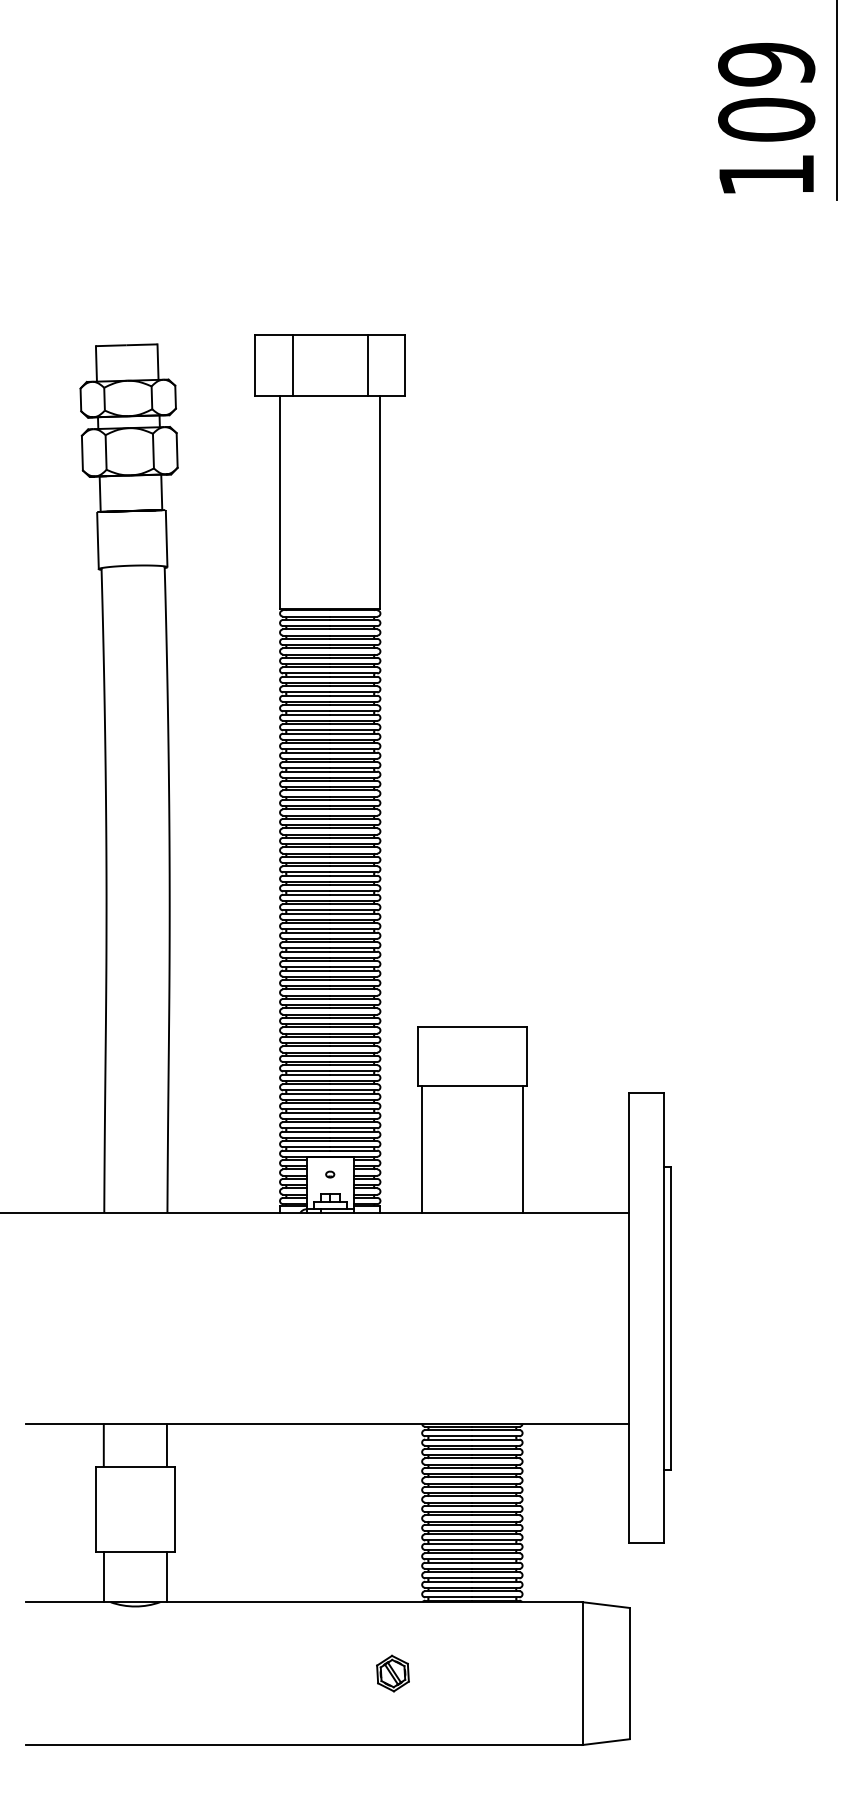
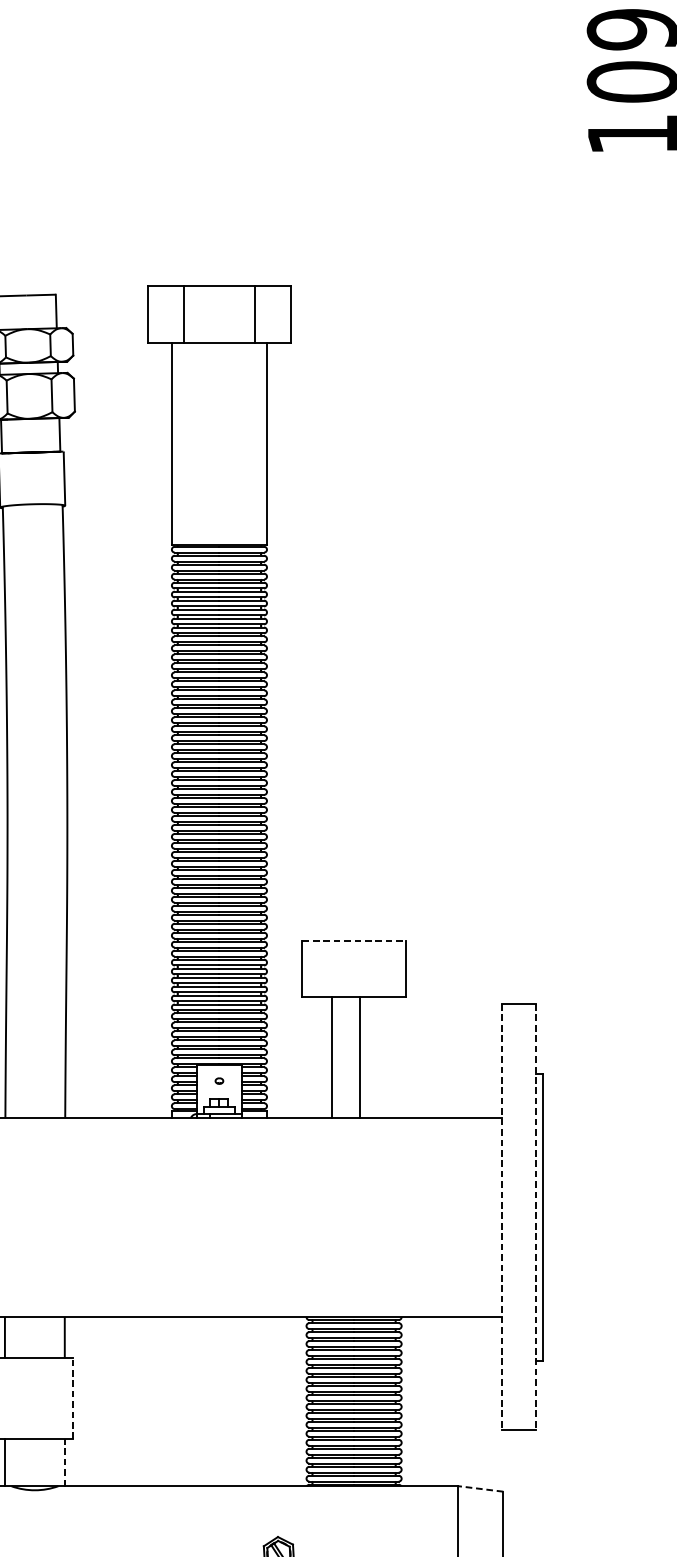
line: (472, 1026) -> (354, 940), solid -> dashed
line: (422, 1149) -> (332, 1057), moved
line: (522, 1149) -> (359, 1057), moved
line: (628, 1318) -> (501, 1217), solid -> dashed
line: (664, 1318) -> (536, 1217), solid -> dashed
line: (175, 1509) -> (72, 1398), solid -> dashed
line: (167, 1577) -> (65, 1462), solid -> dashed
line: (606, 1605) -> (481, 1489), solid -> dashed

